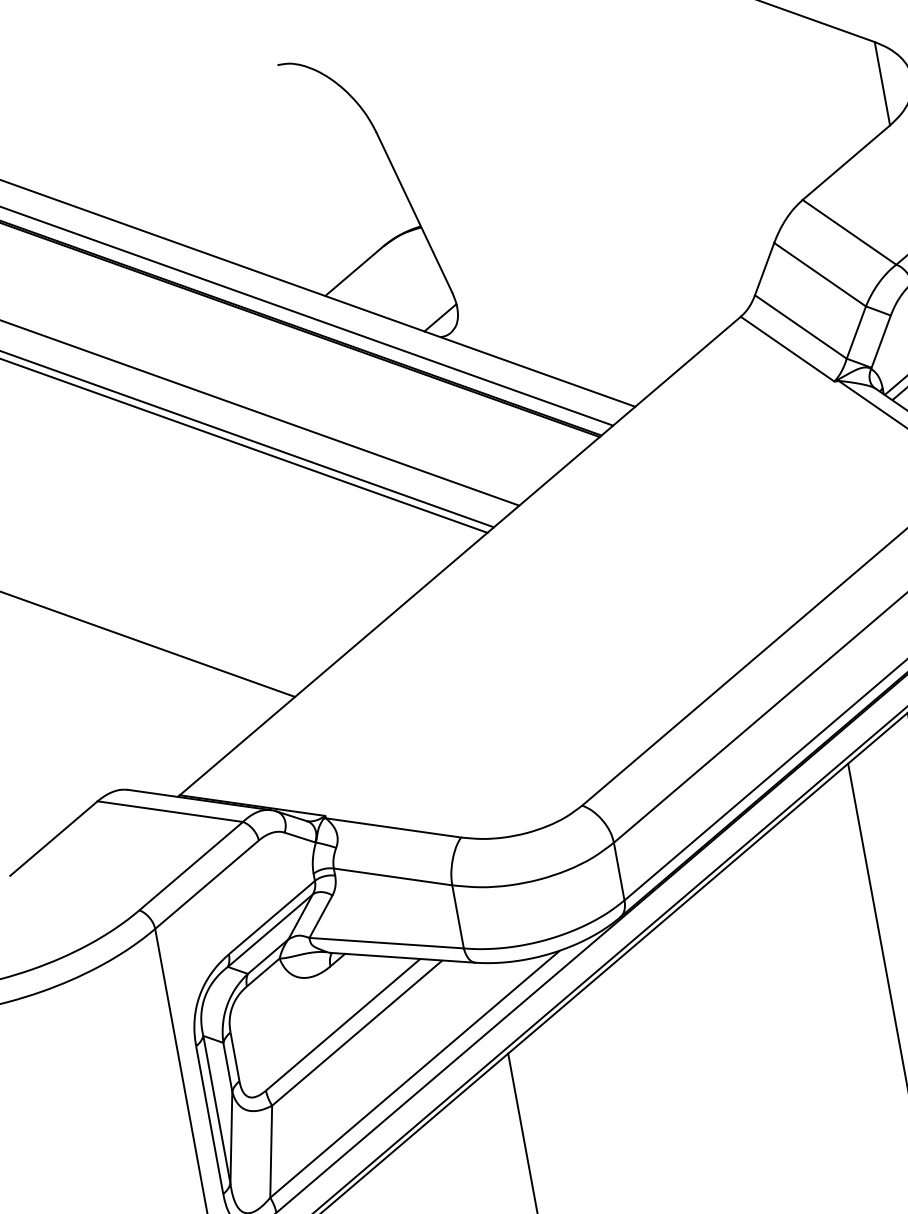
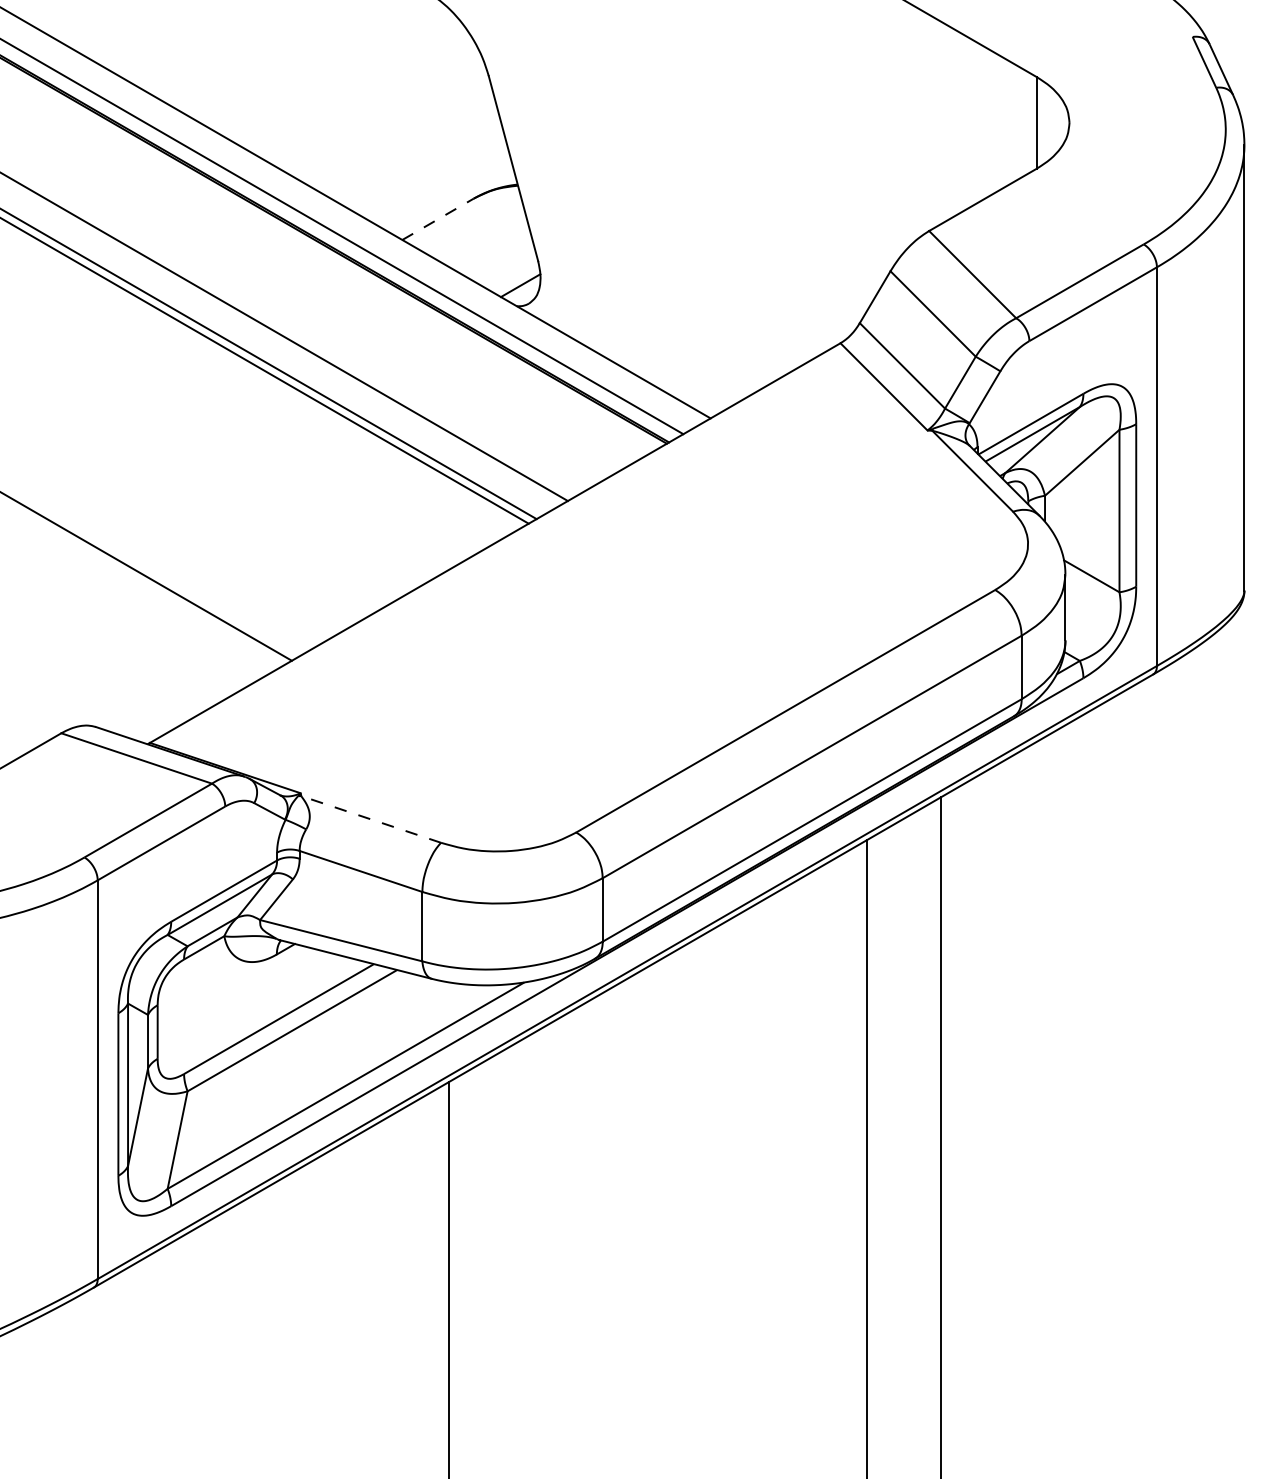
line: (354, 271) -> (438, 219), solid -> dashed
line: (393, 827) -> (371, 819), solid -> dashed

